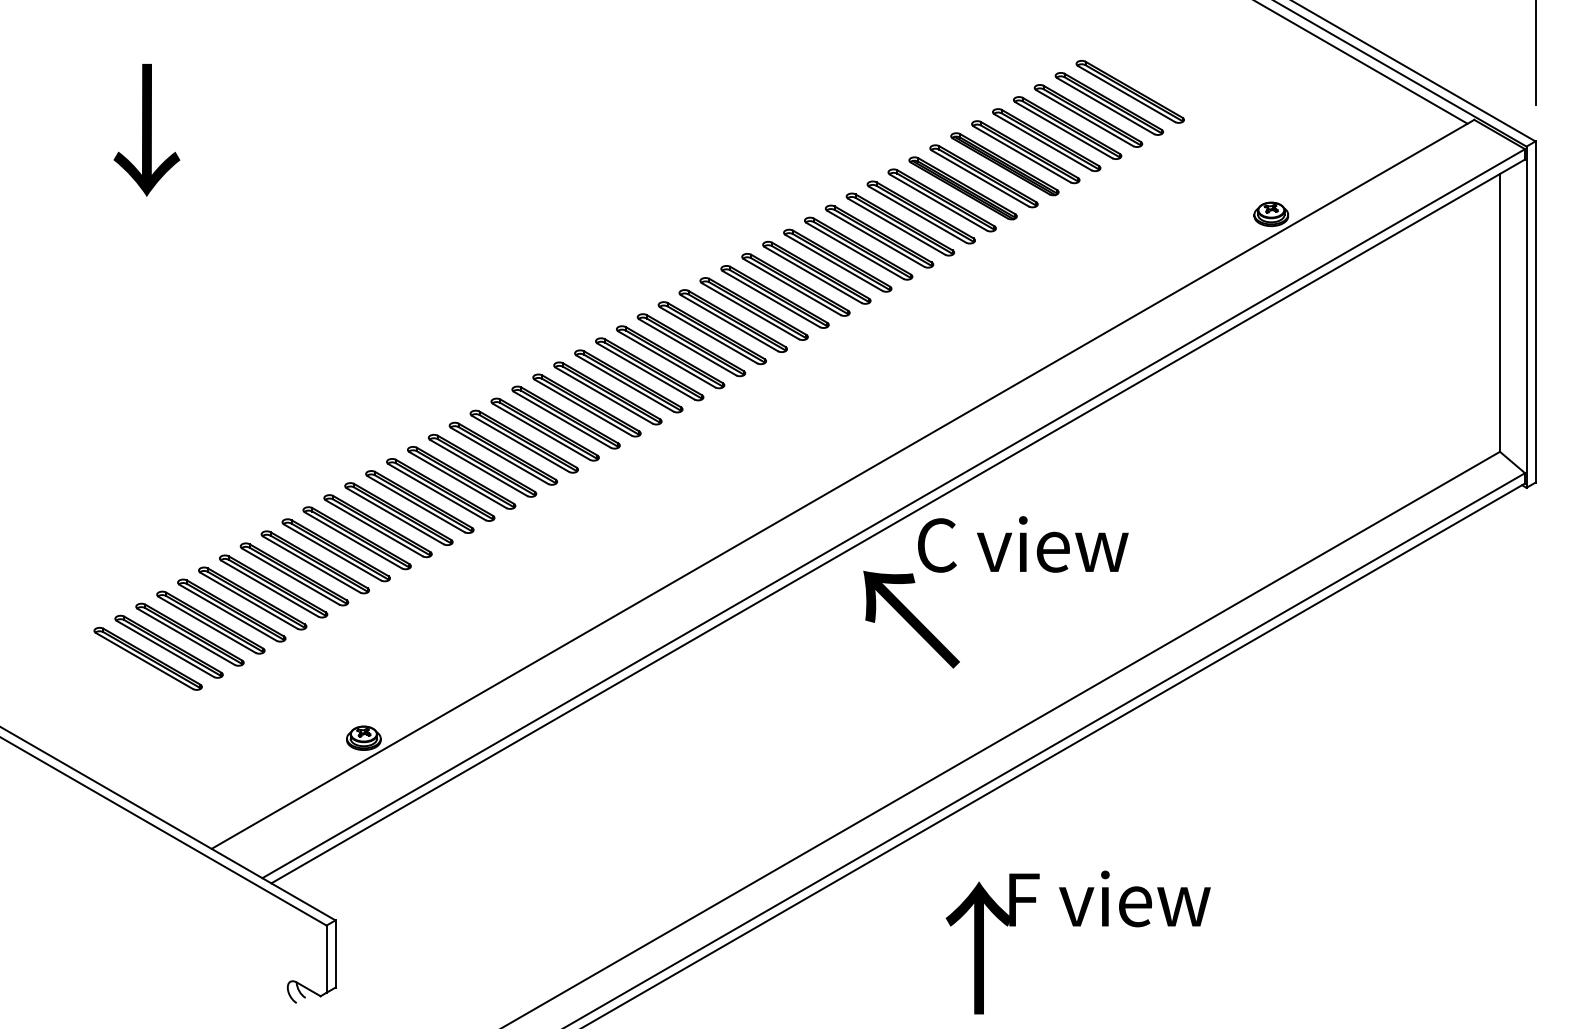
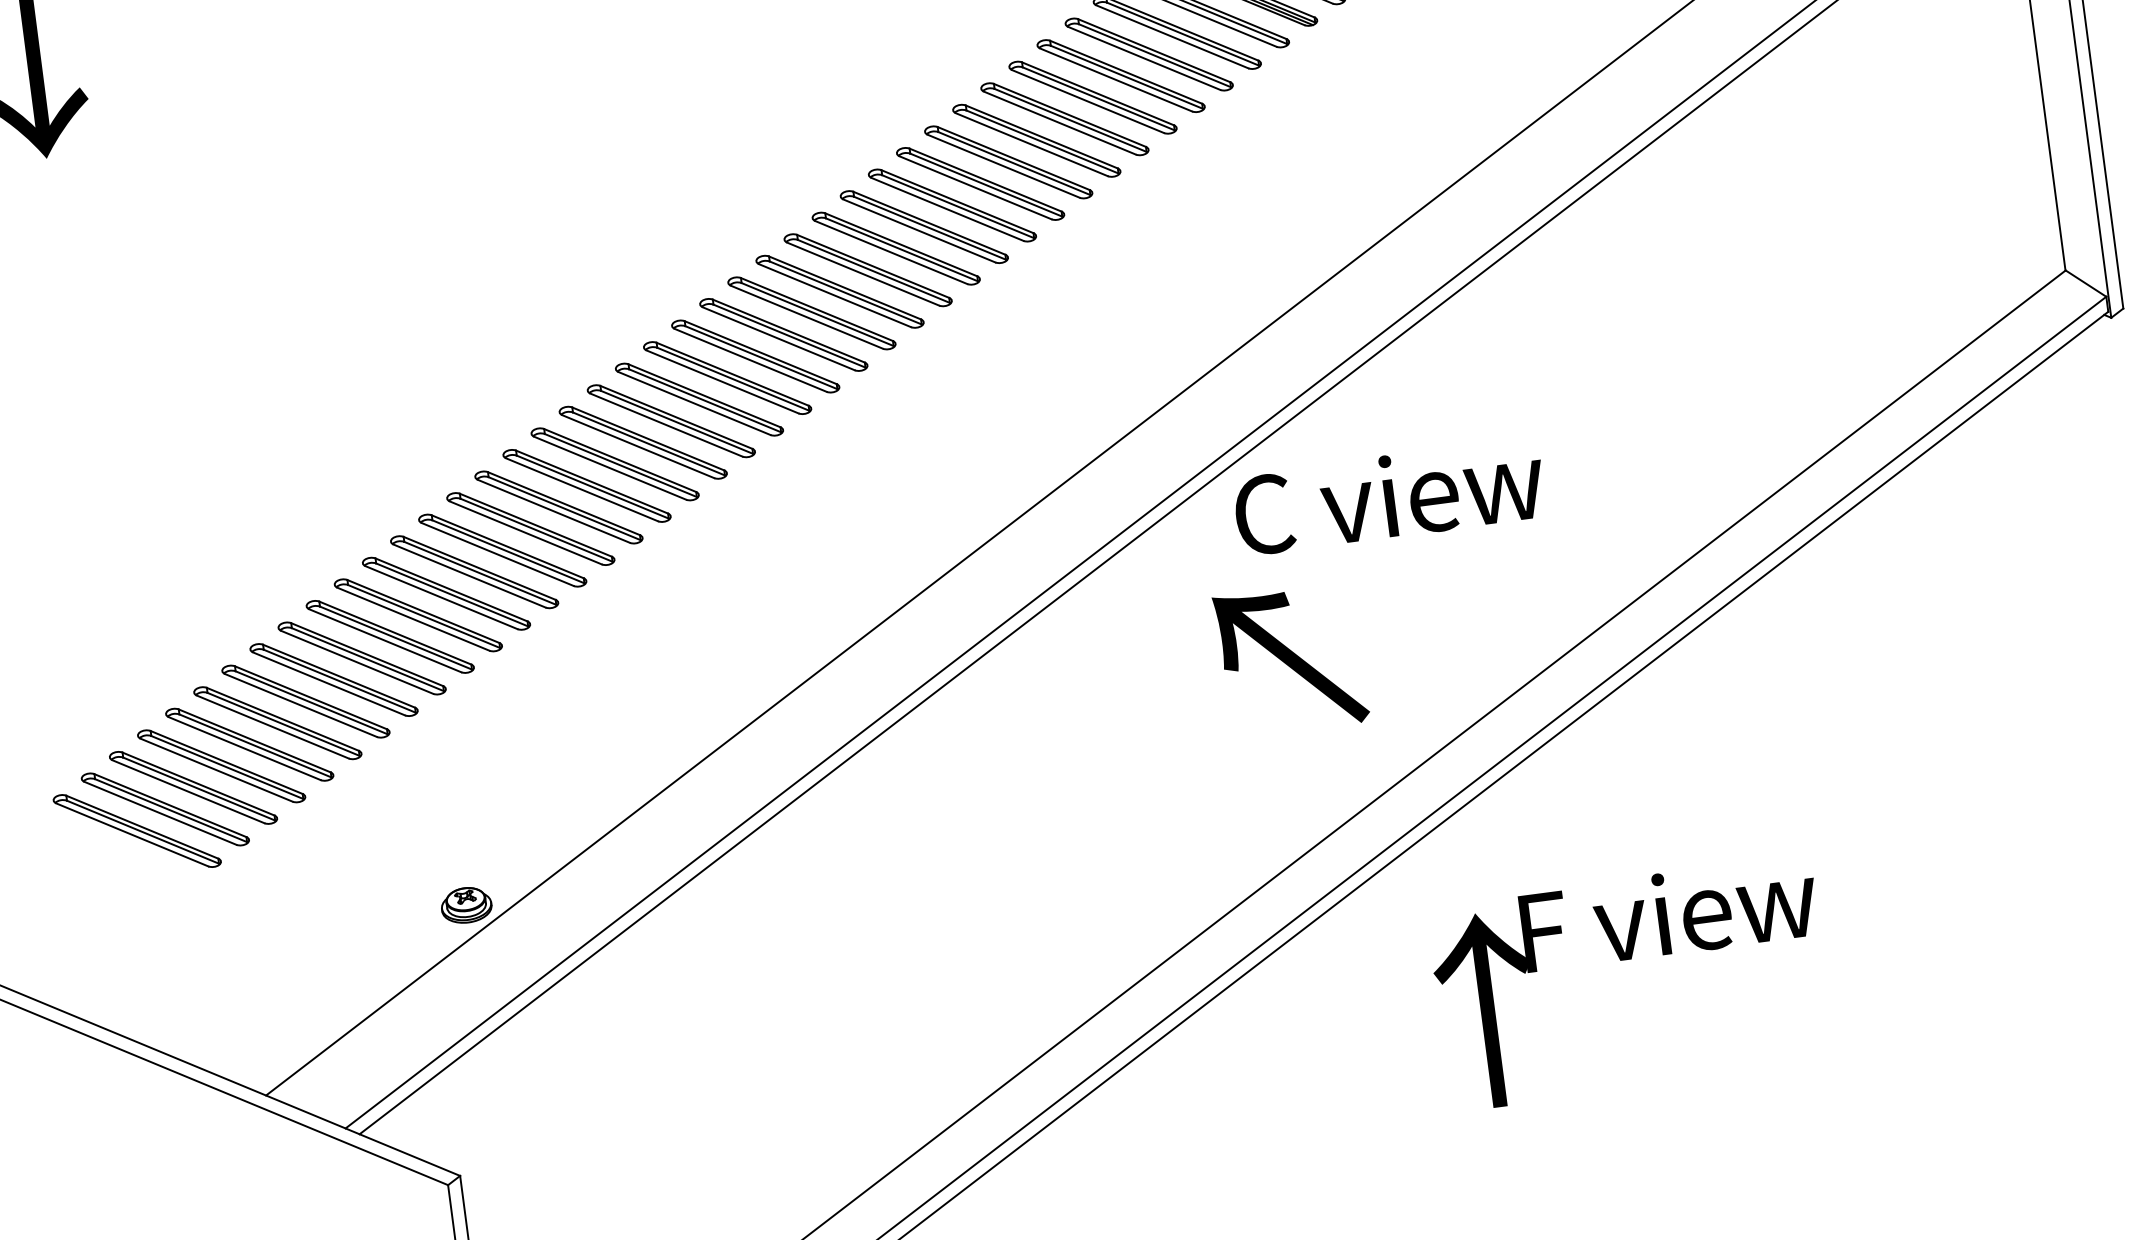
text: (911, 619) -> (1291, 659), moved
text: (1077, 942) -> (1630, 983), moved

